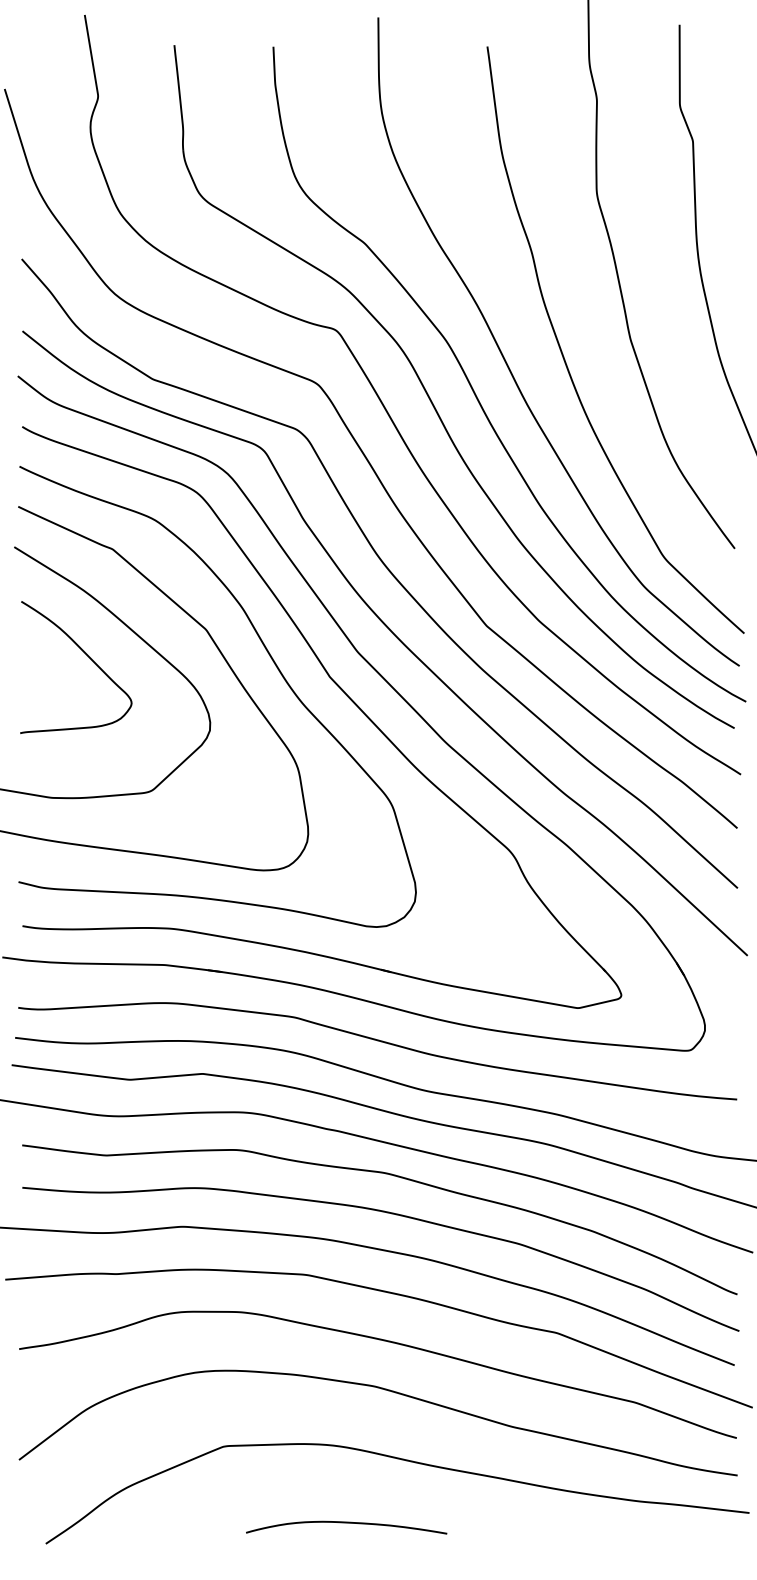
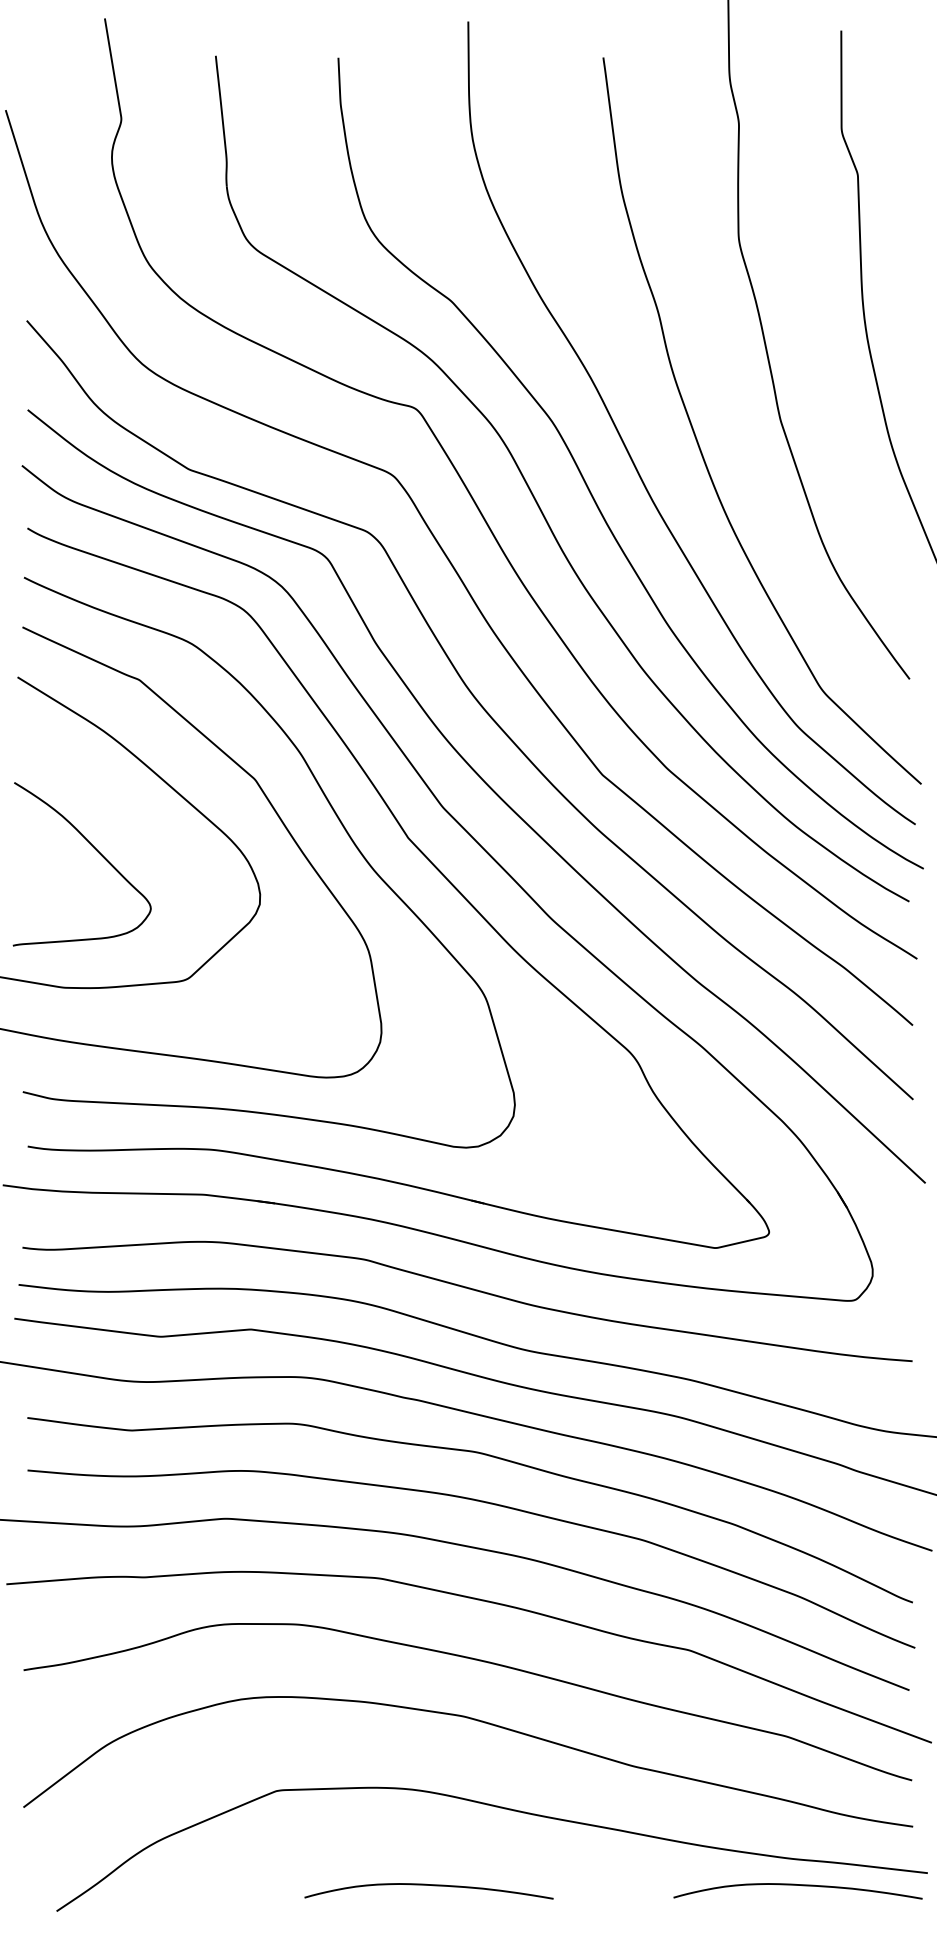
curve: (87, 657) -> (96, 851), moved
curve: (644, 1522) -> (797, 1885), added

